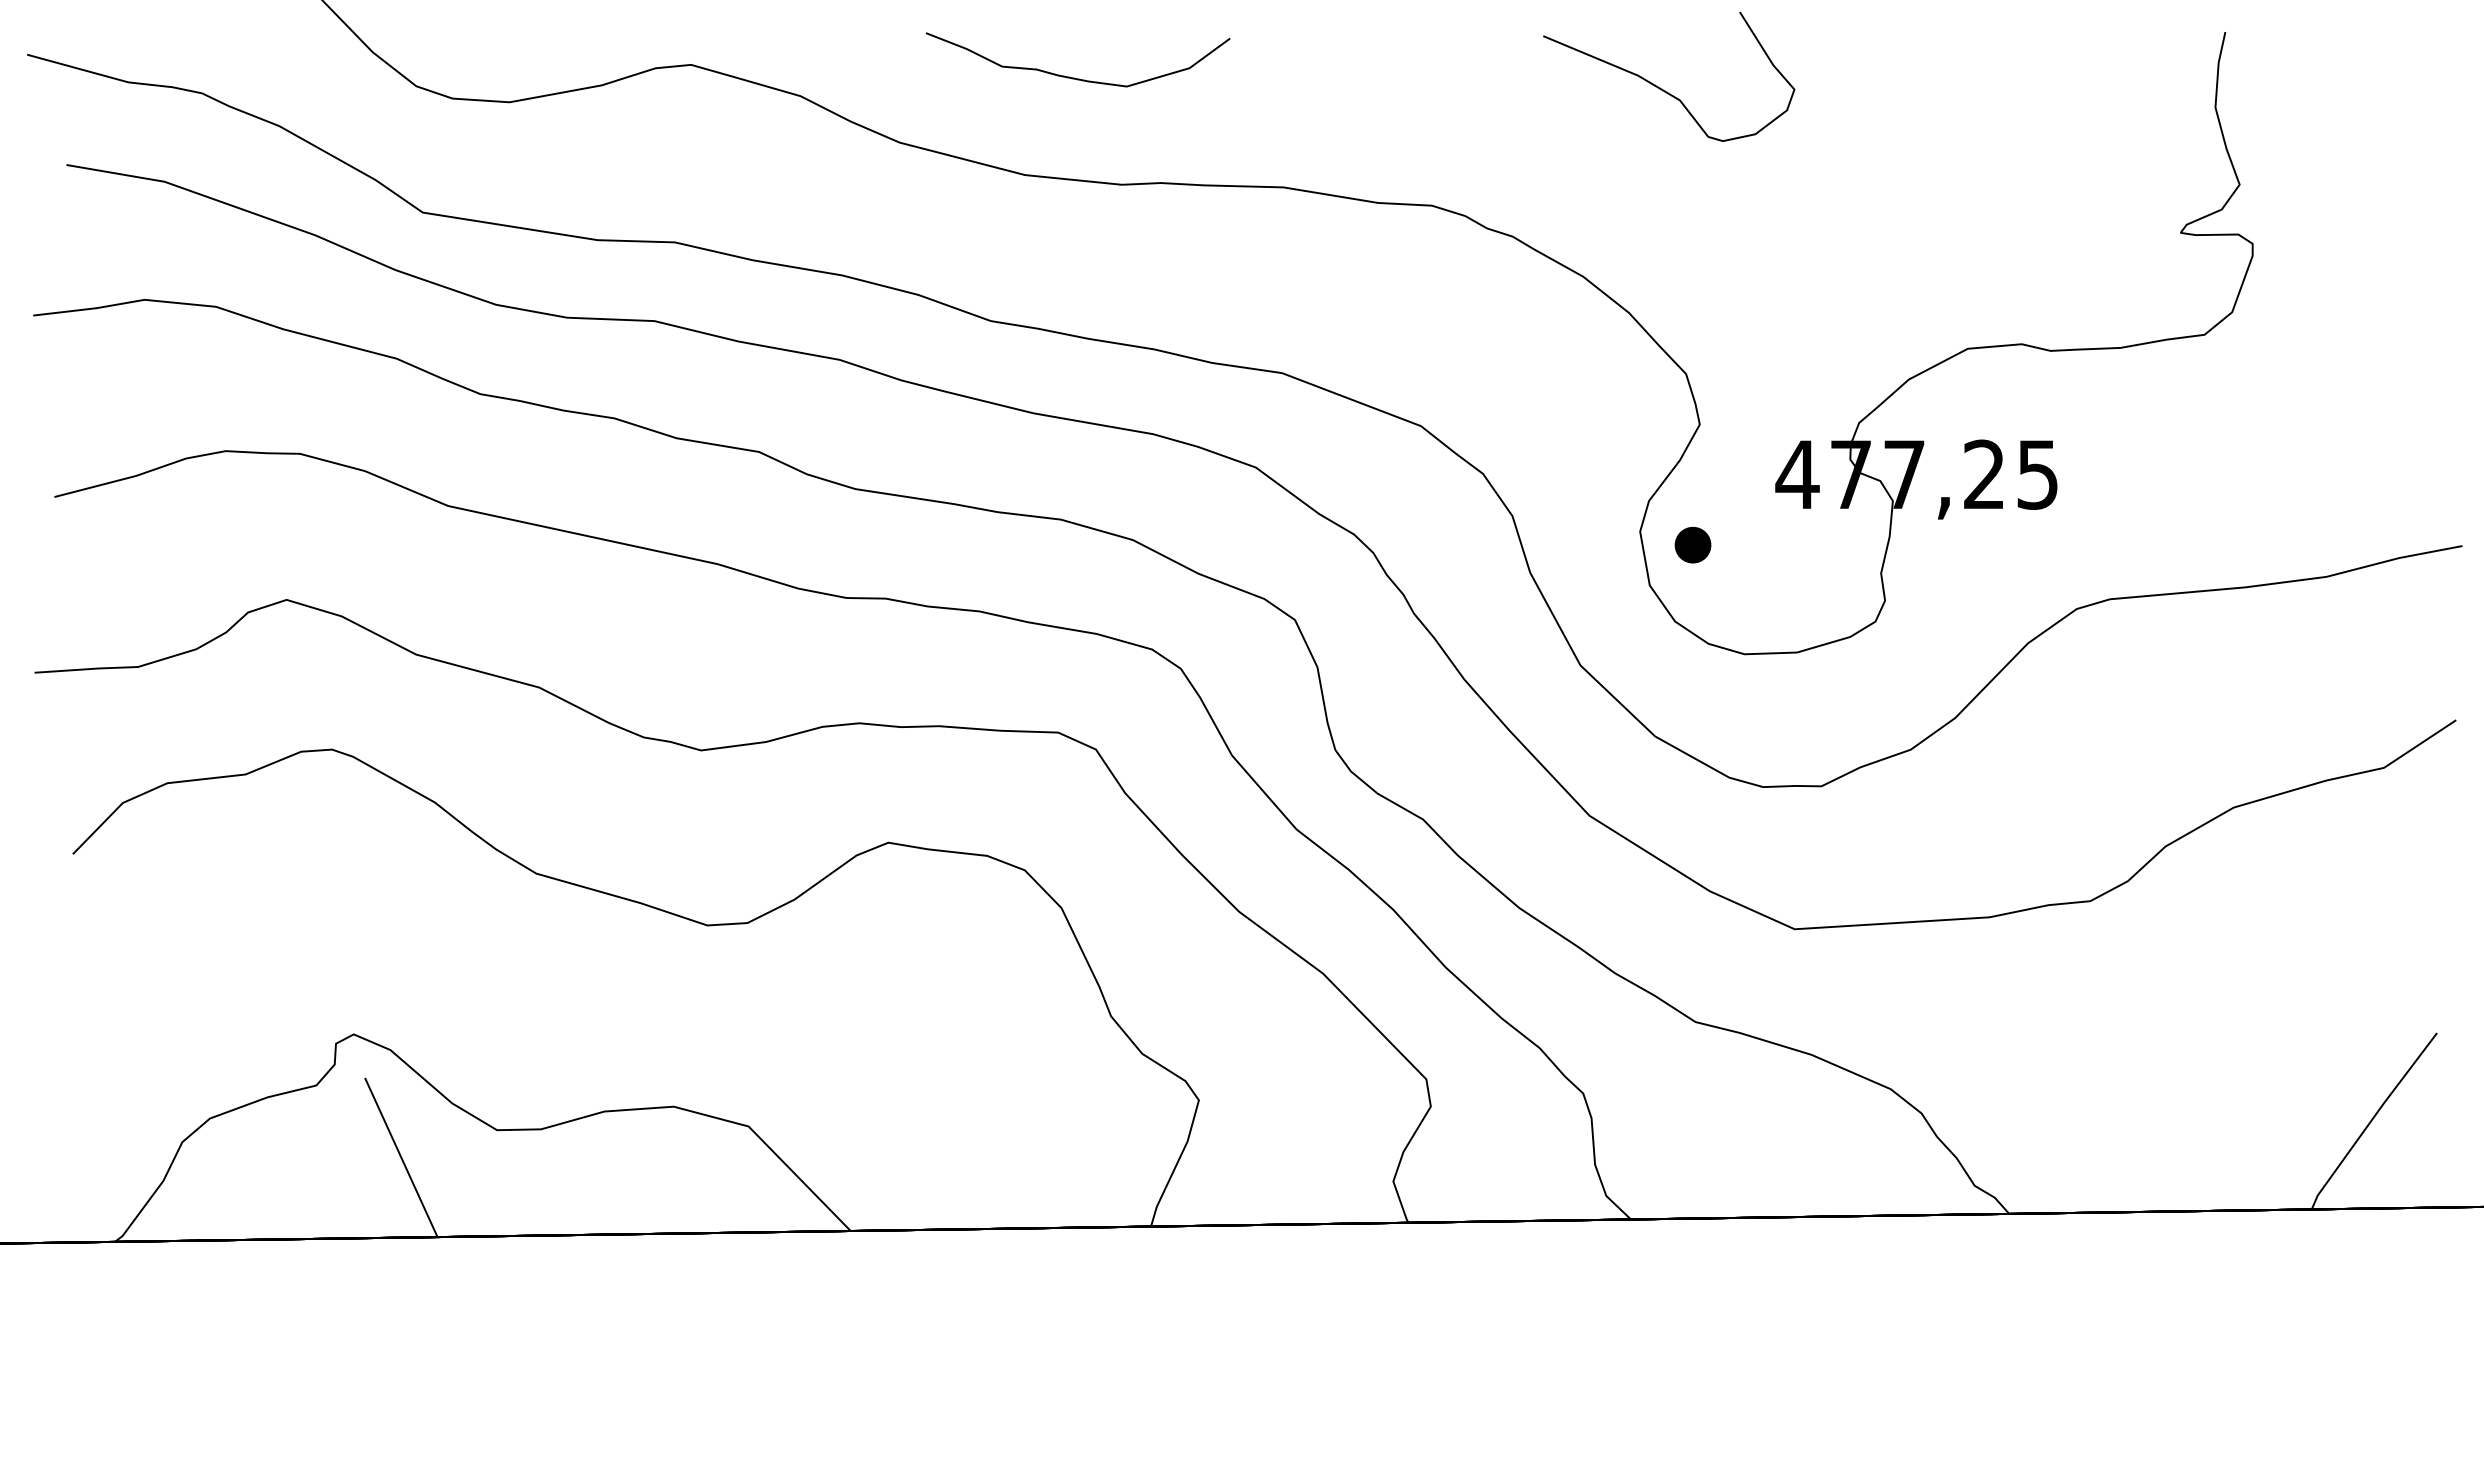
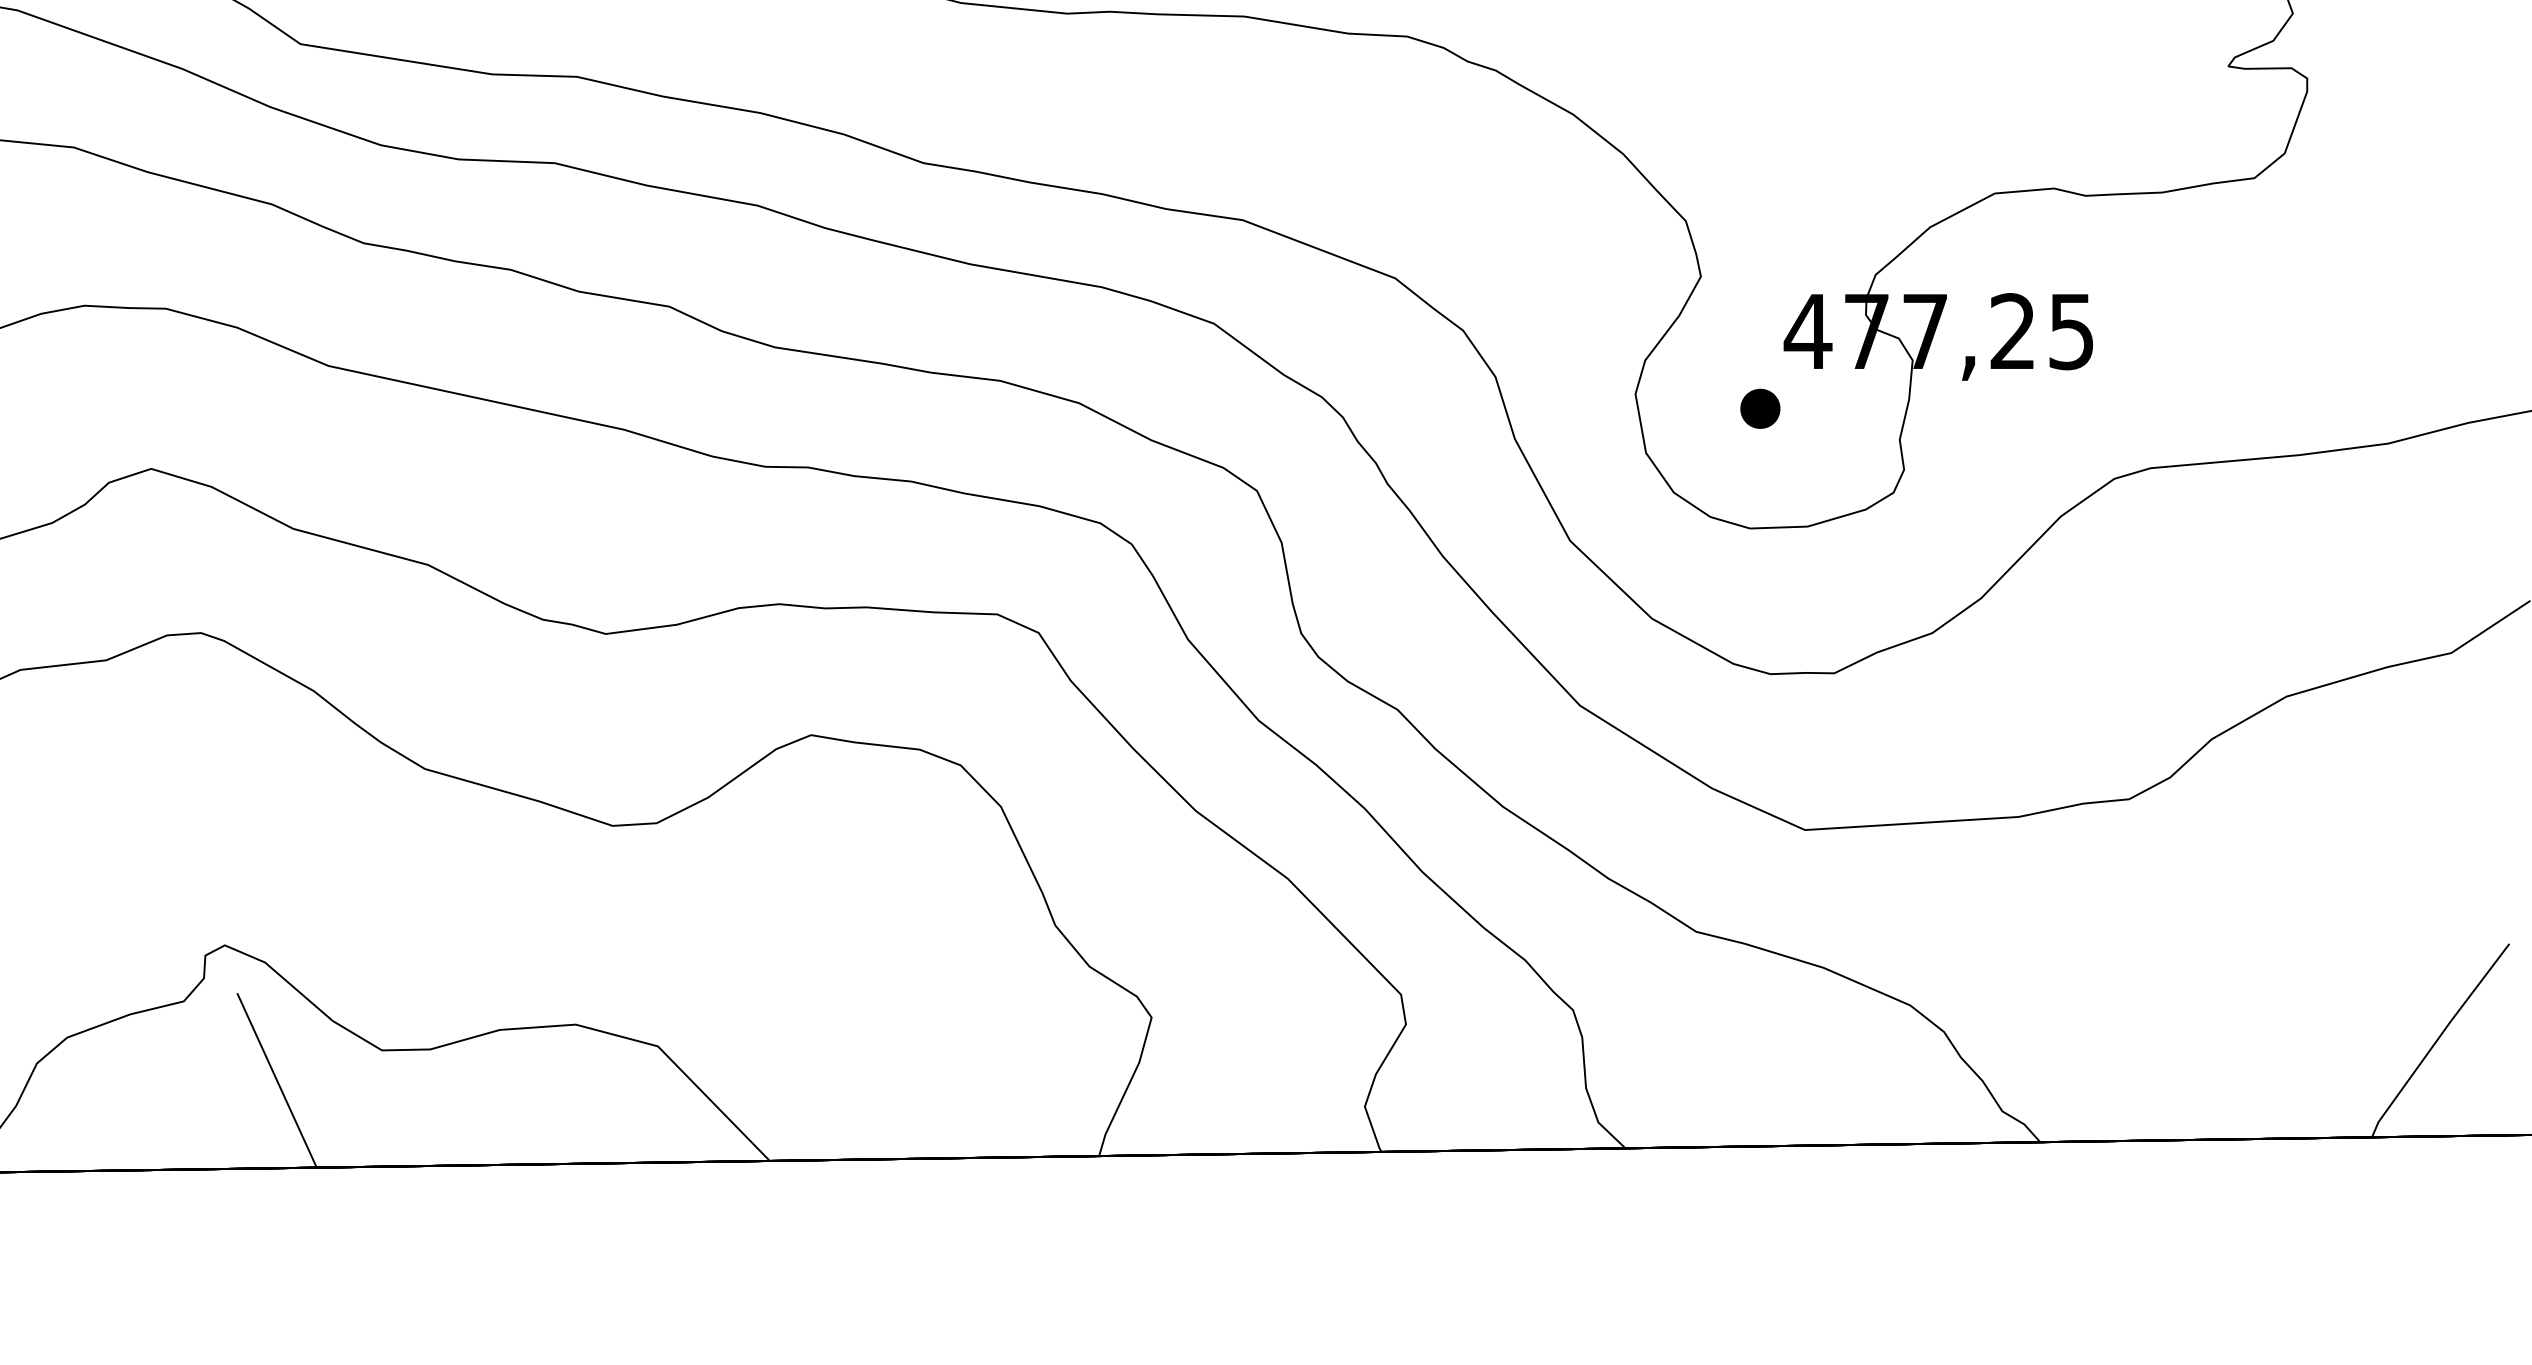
part: (1692, 544) -> (1759, 408), moved

